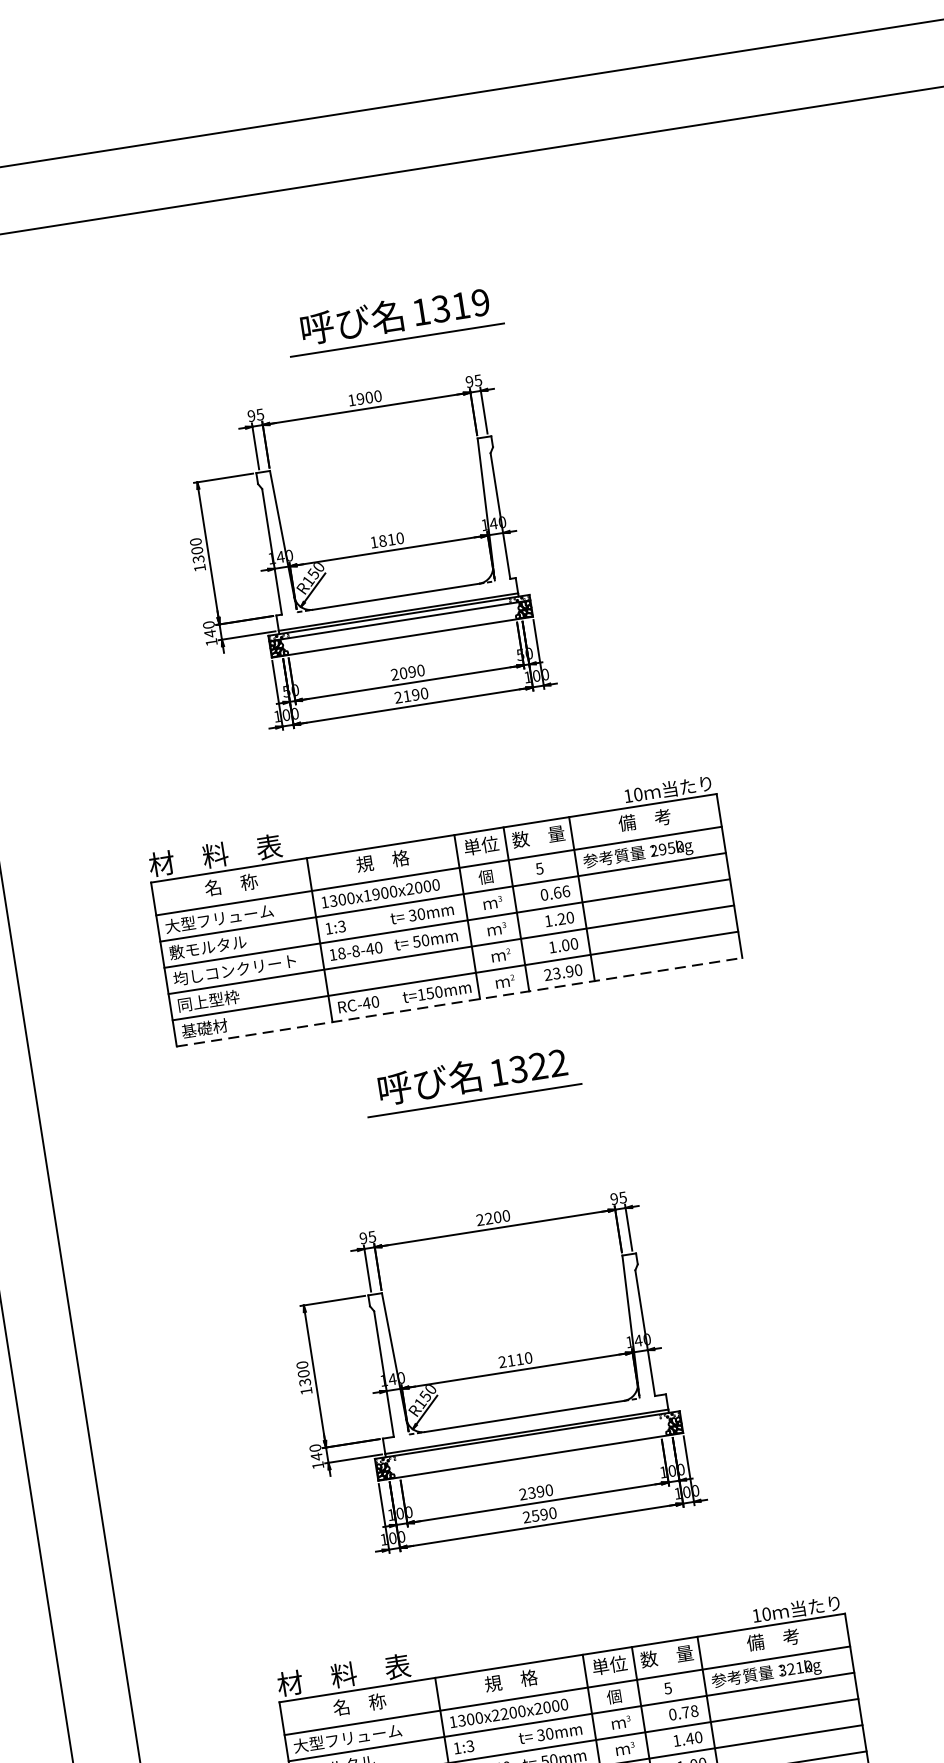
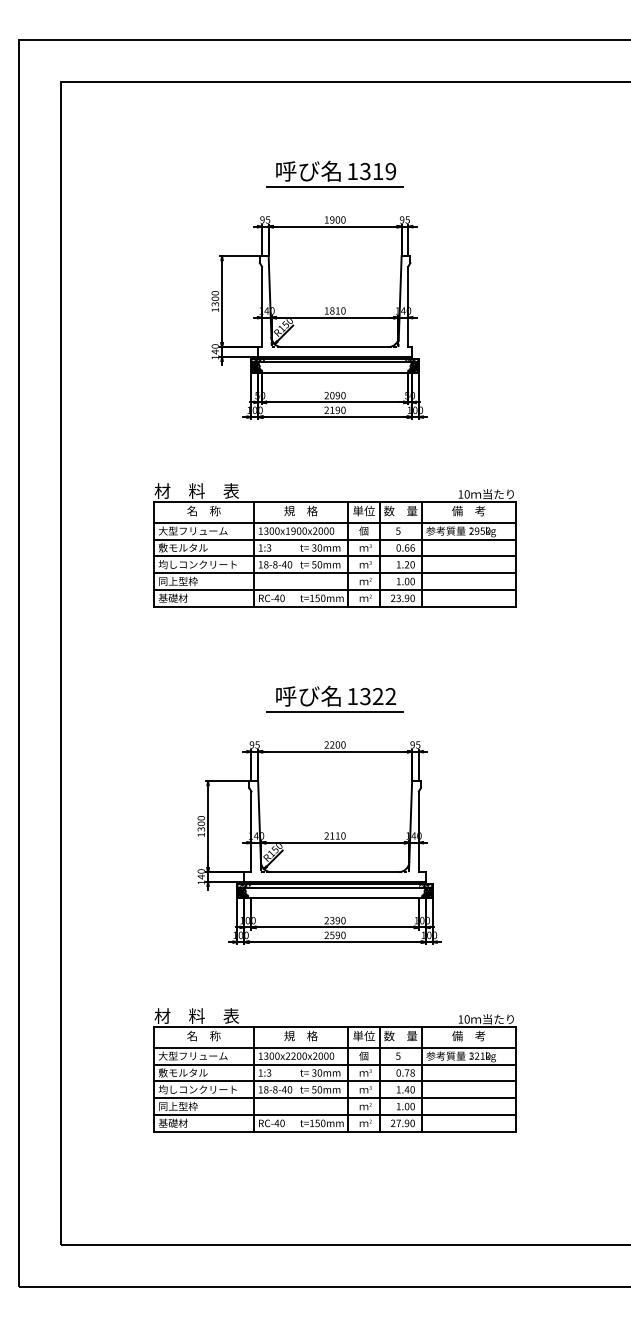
part: (393, 319) -> (334, 173), moved
line: (460, 1001) -> (335, 606), dashed -> solid
part: (470, 1079) -> (334, 698), moved
line: (527, 1440) -> (334, 887), added

